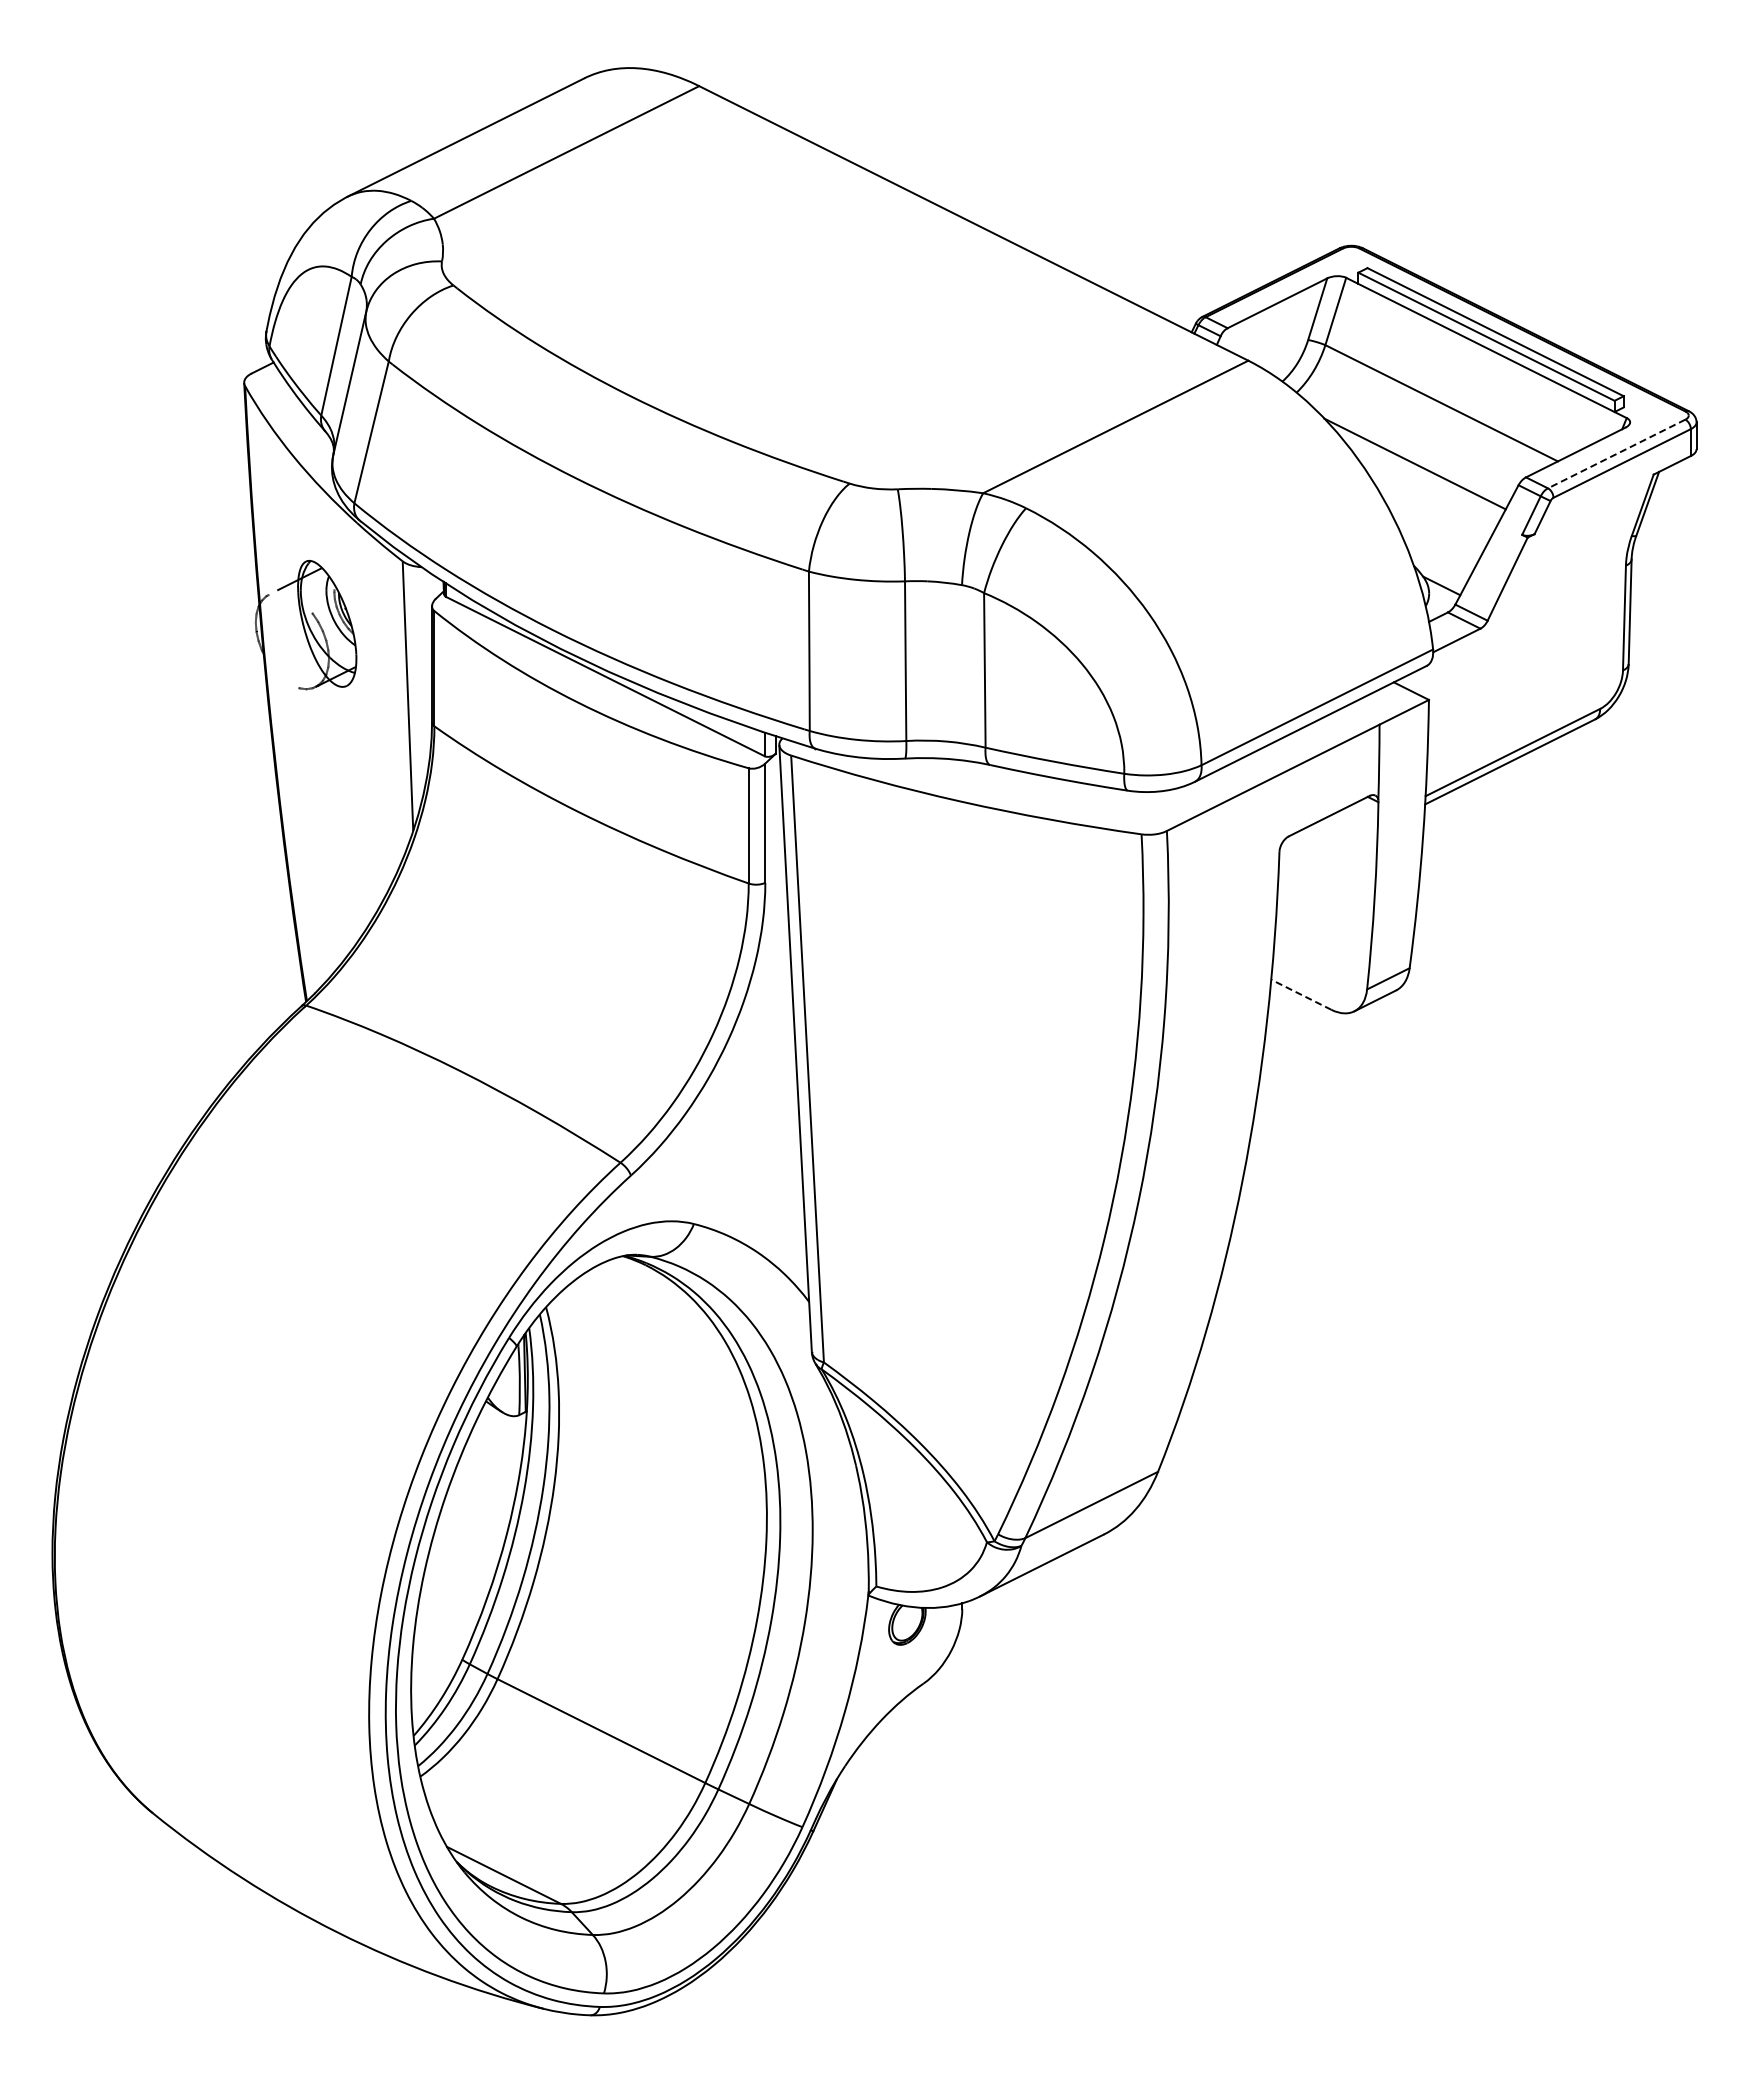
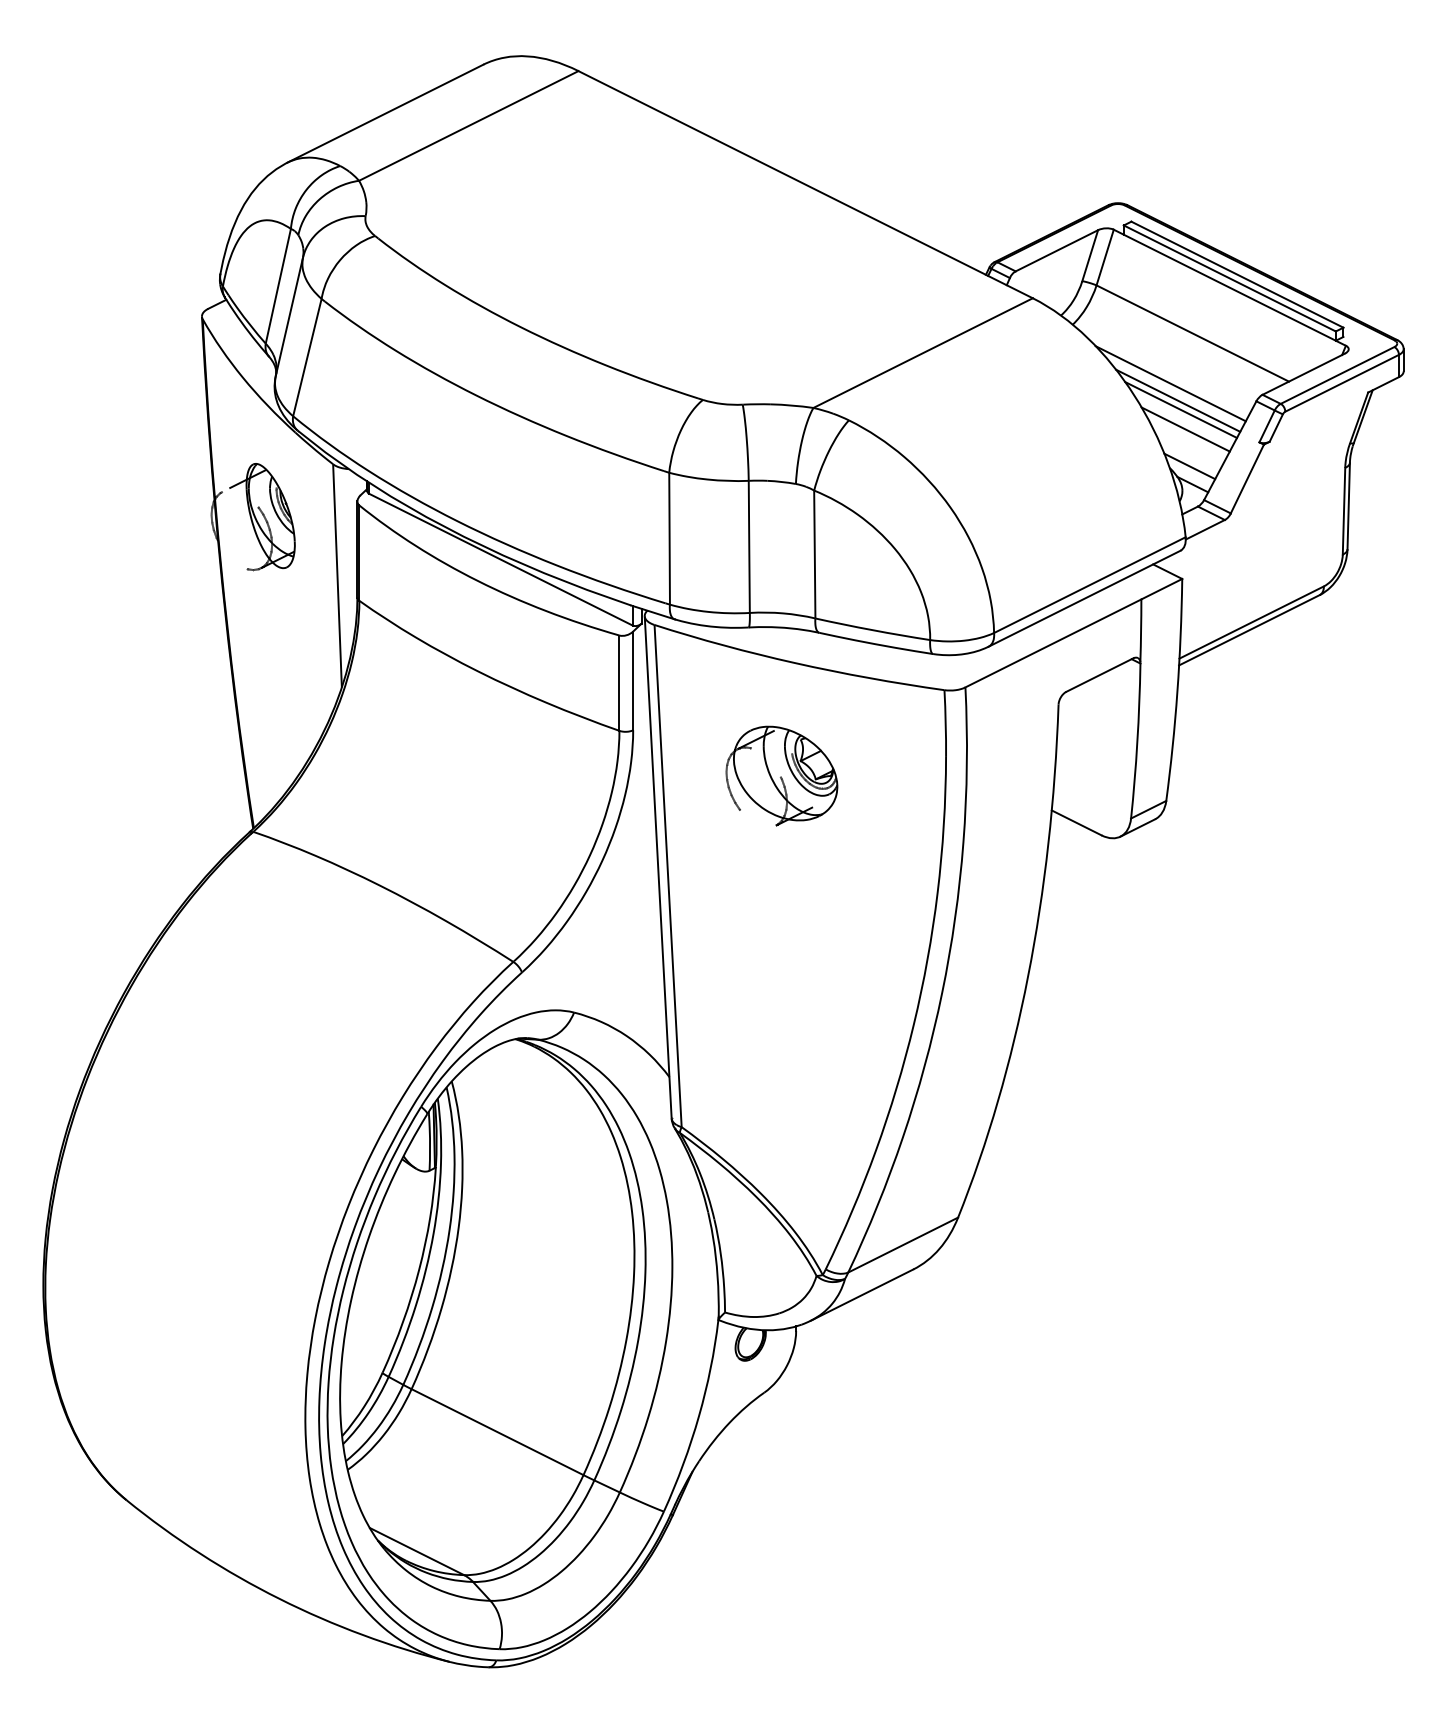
line: (1616, 454) -> (1337, 375), dashed -> solid
line: (1423, 484) -> (1177, 400), added
line: (1427, 495) -> (1181, 409), added
line: (1432, 518) -> (1185, 428), added
line: (1437, 563) -> (1189, 466), added
part: (944, 937) -> (781, 775), added
line: (1301, 994) -> (1076, 822), dashed -> solid

